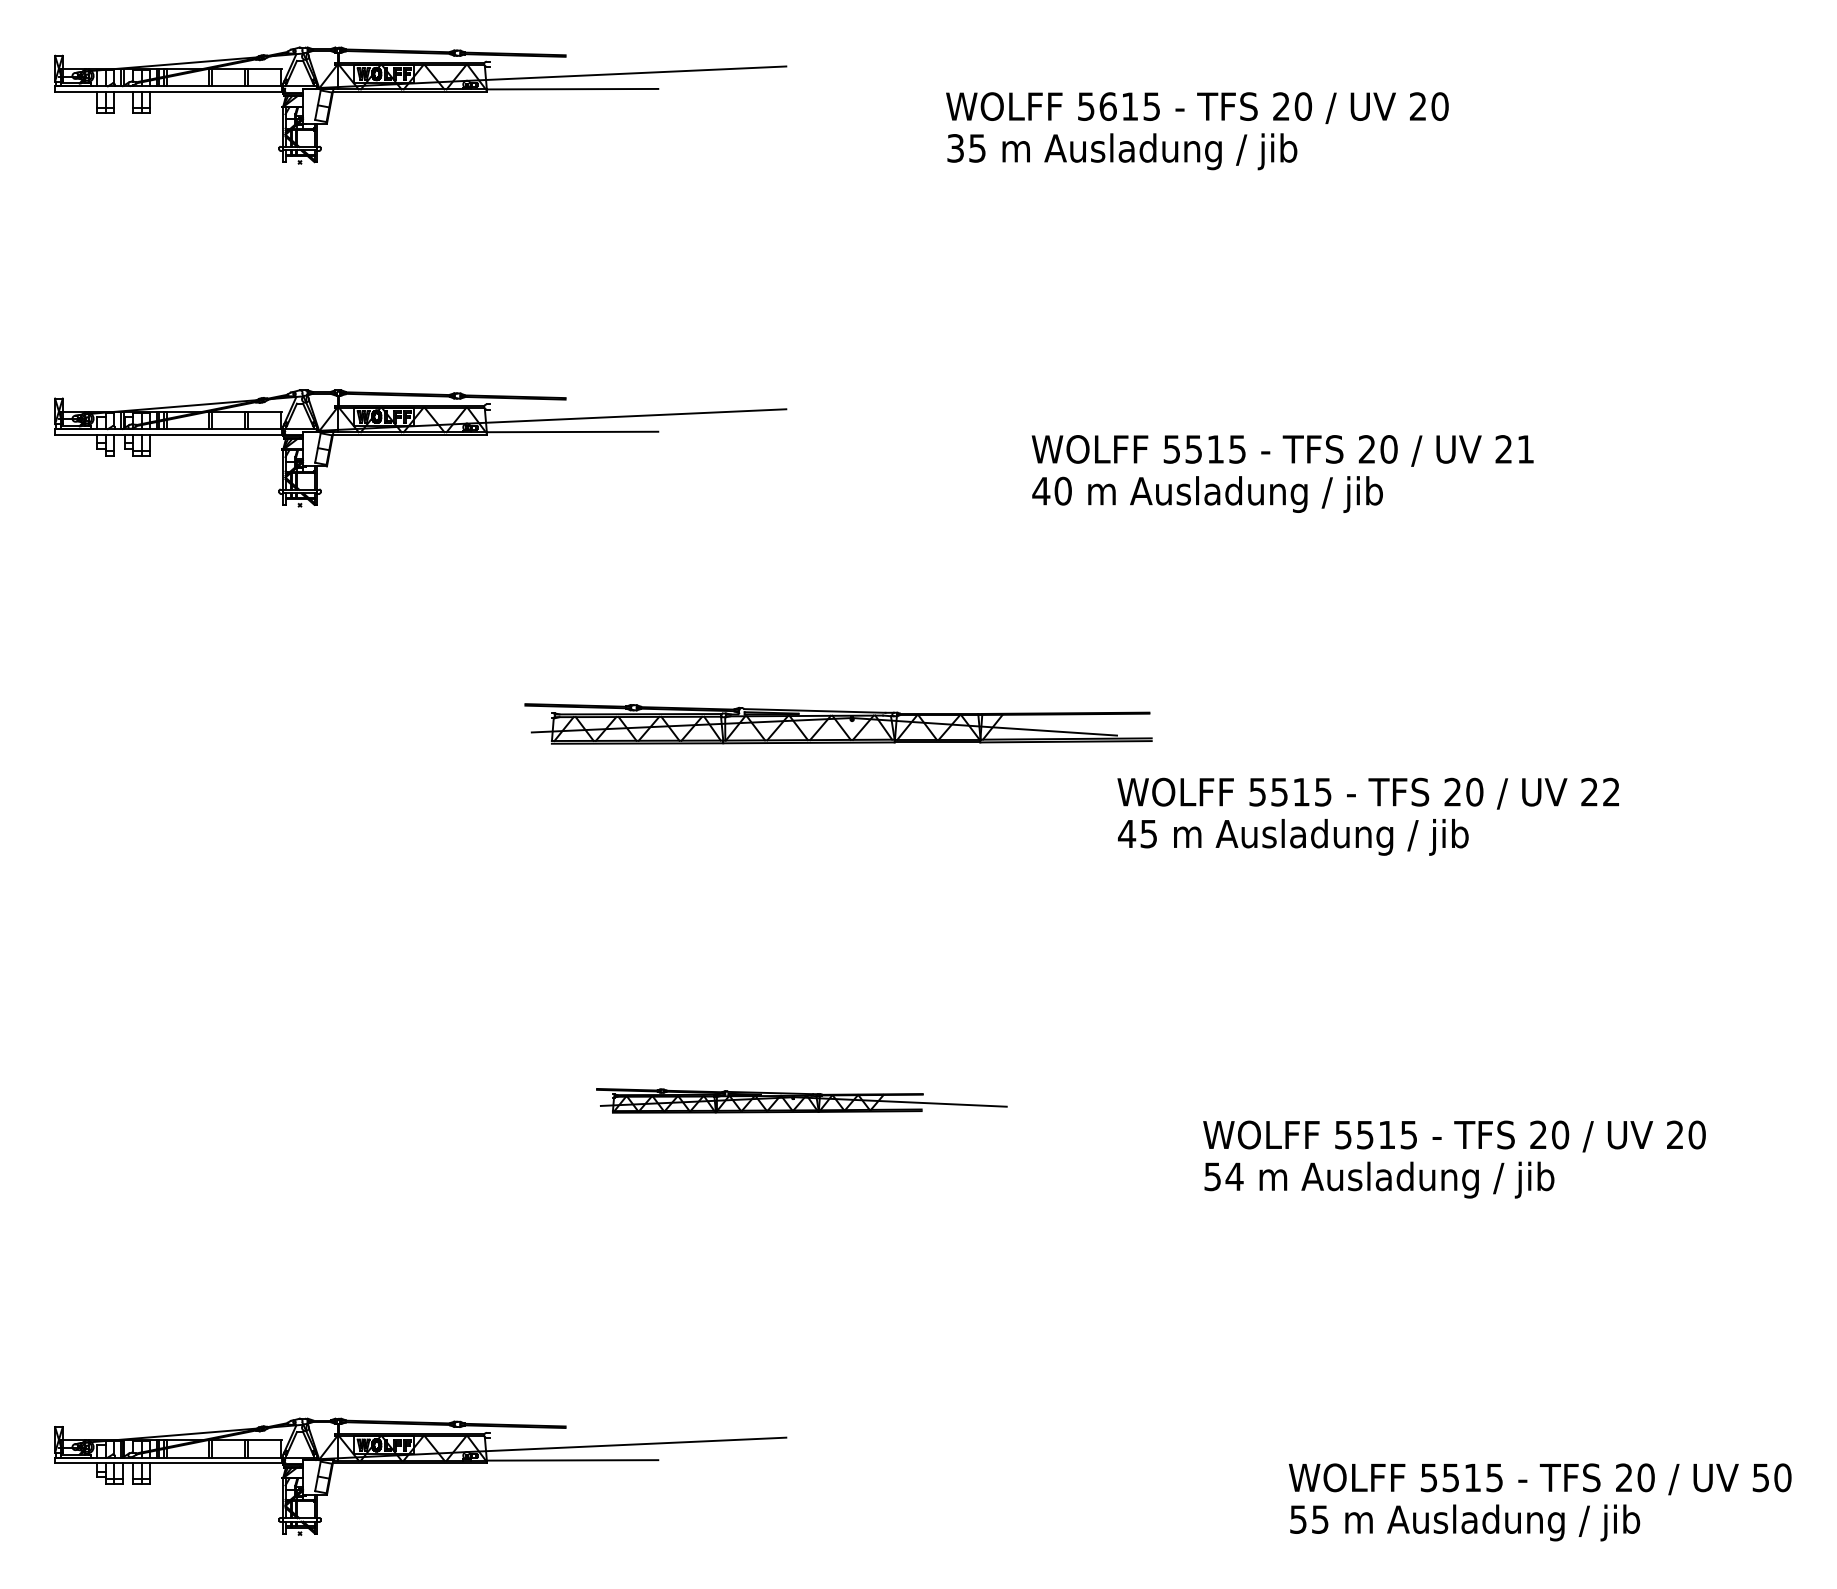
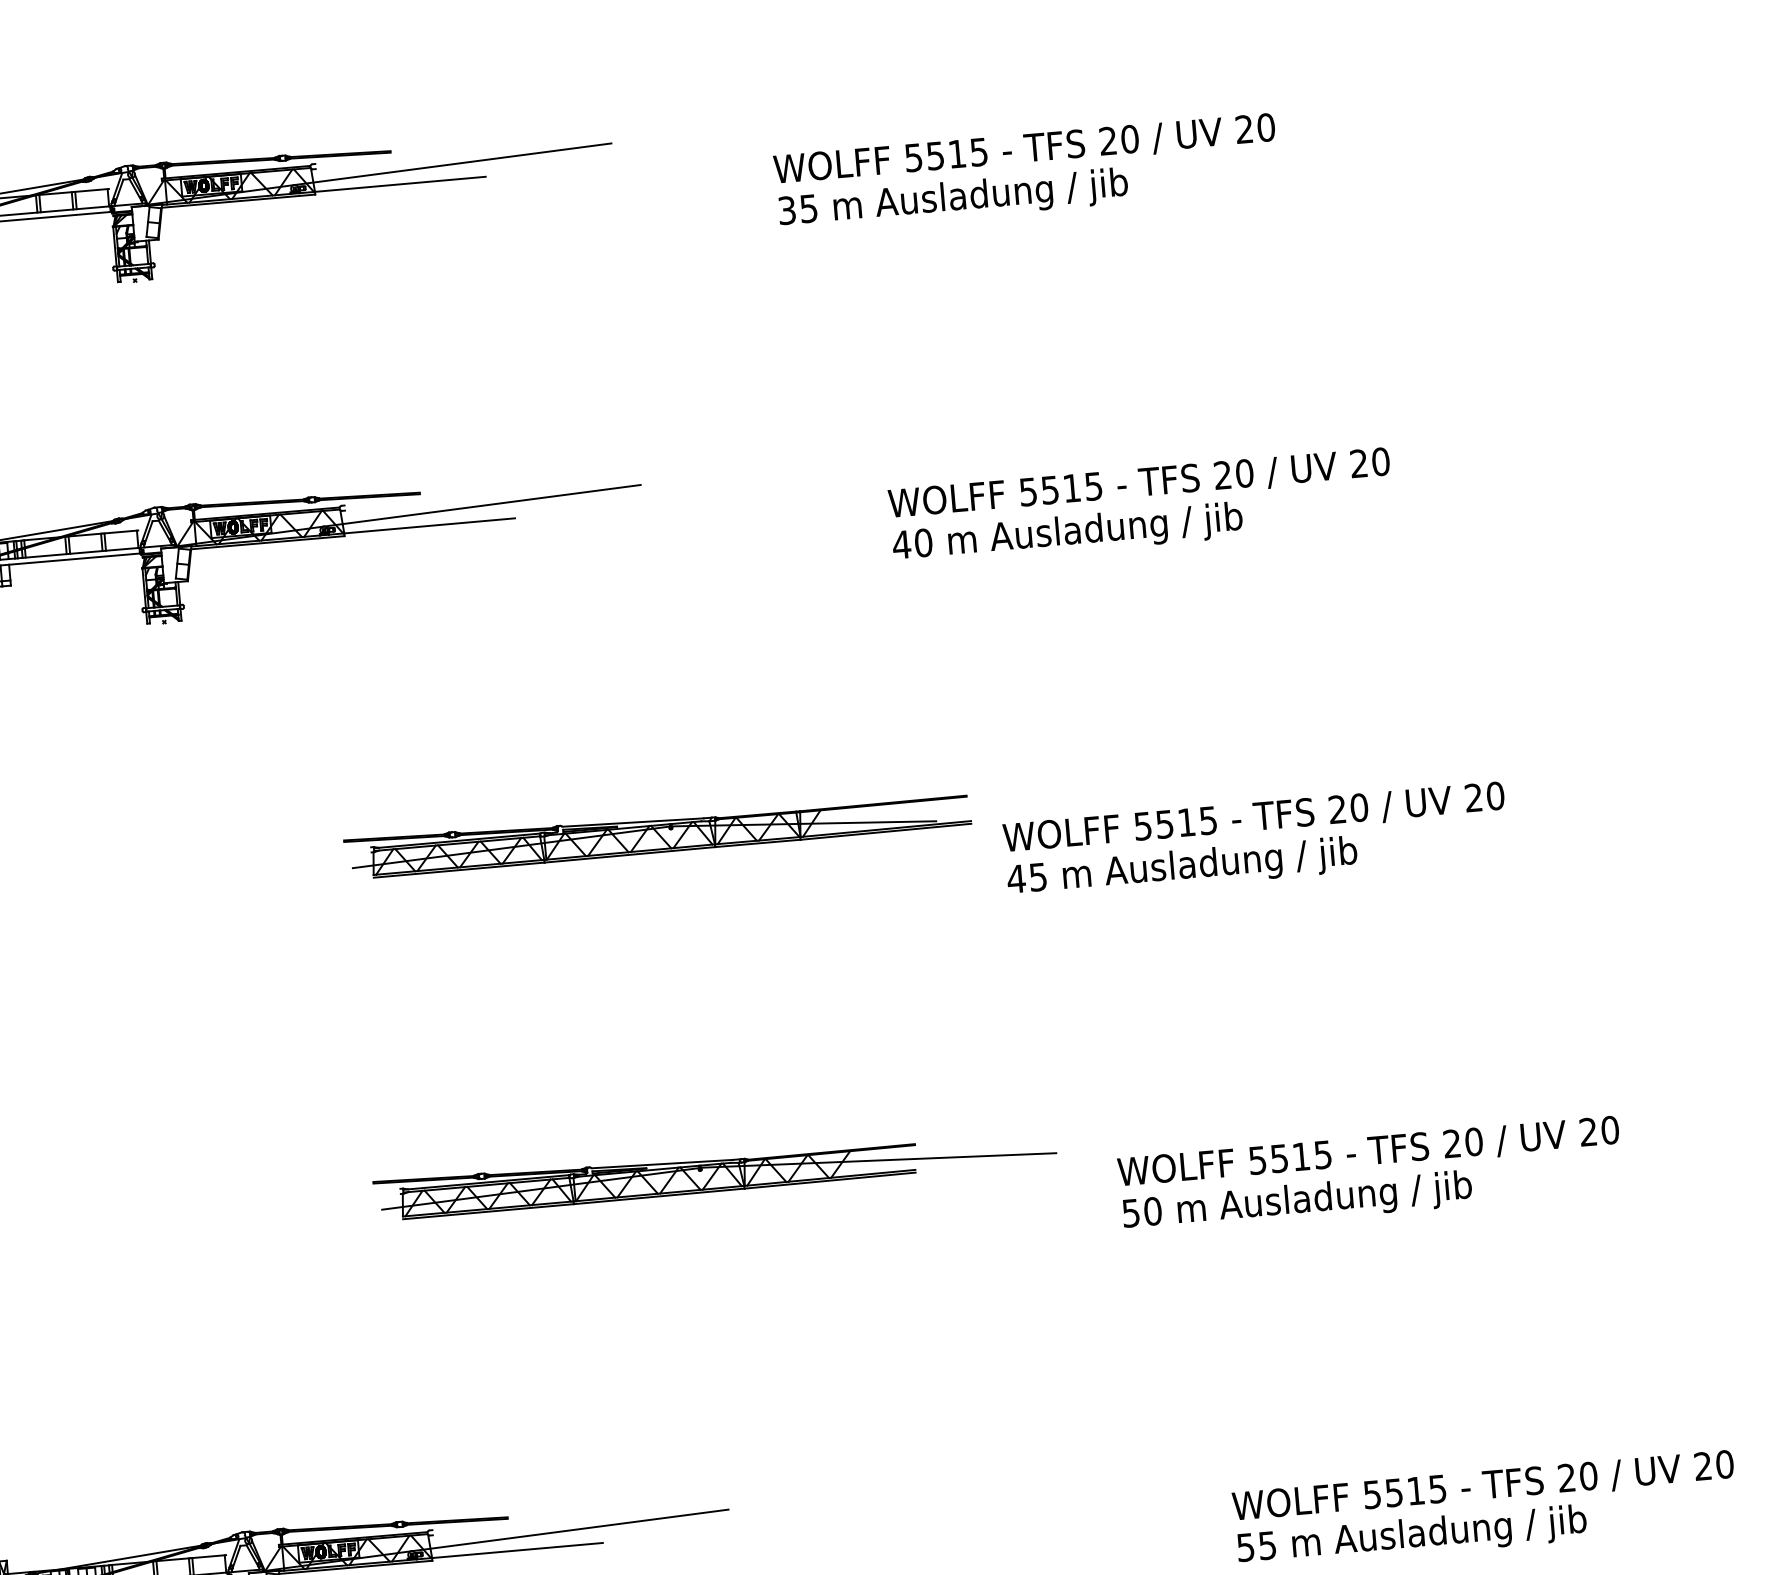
text: (1107, 106) -> (934, 155), 5615 -> 5515
text: (1525, 449) -> (1380, 461), 21 -> 20
part: (838, 723) -> (657, 833), moved
text: (1611, 791) -> (1495, 795), 22 -> 20
part: (801, 1100) -> (714, 1172), size x1.67
text: (1234, 1176) -> (1152, 1211), 54 -> 50
text: (1760, 1477) -> (1702, 1466), 50 -> 20

